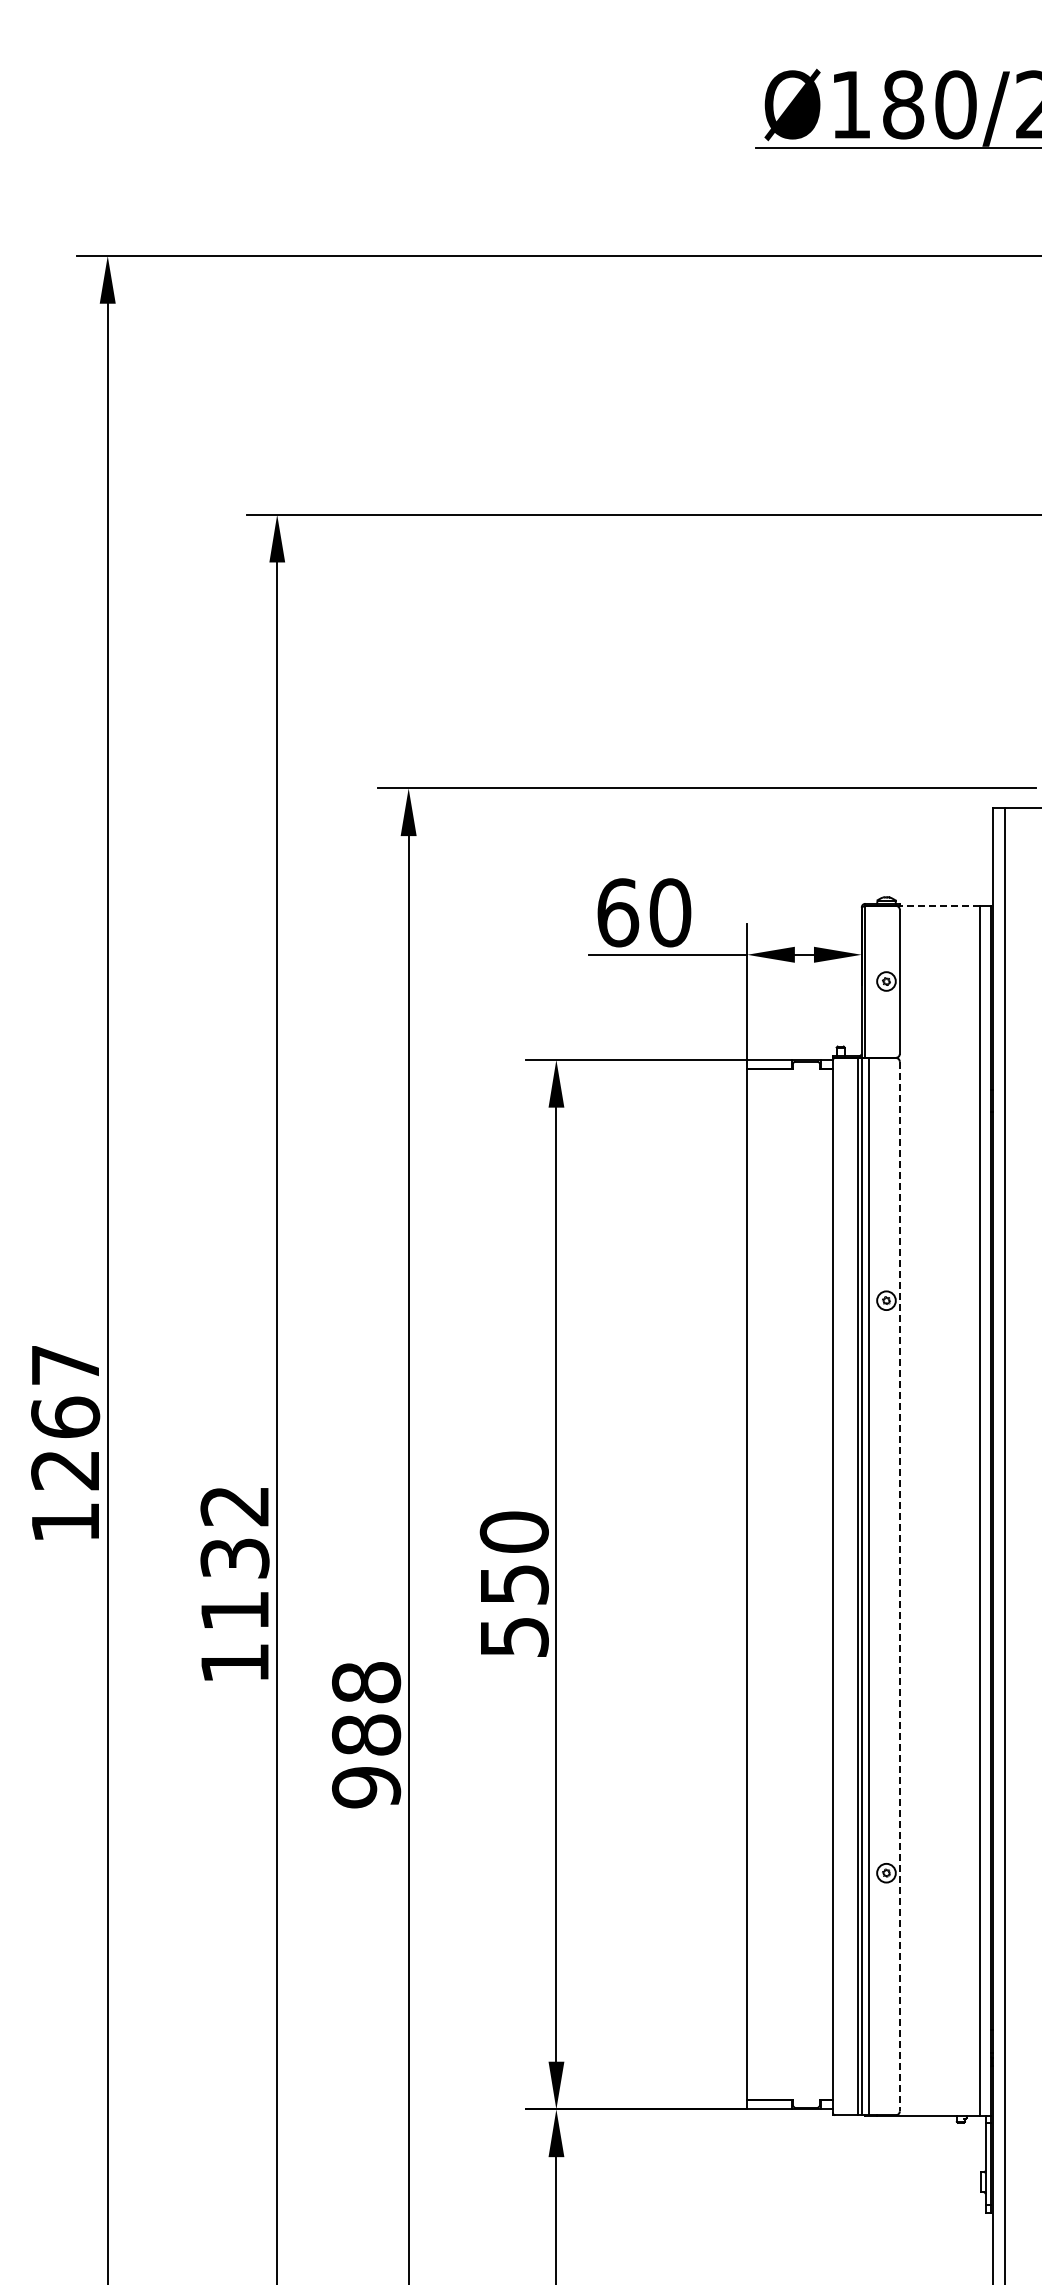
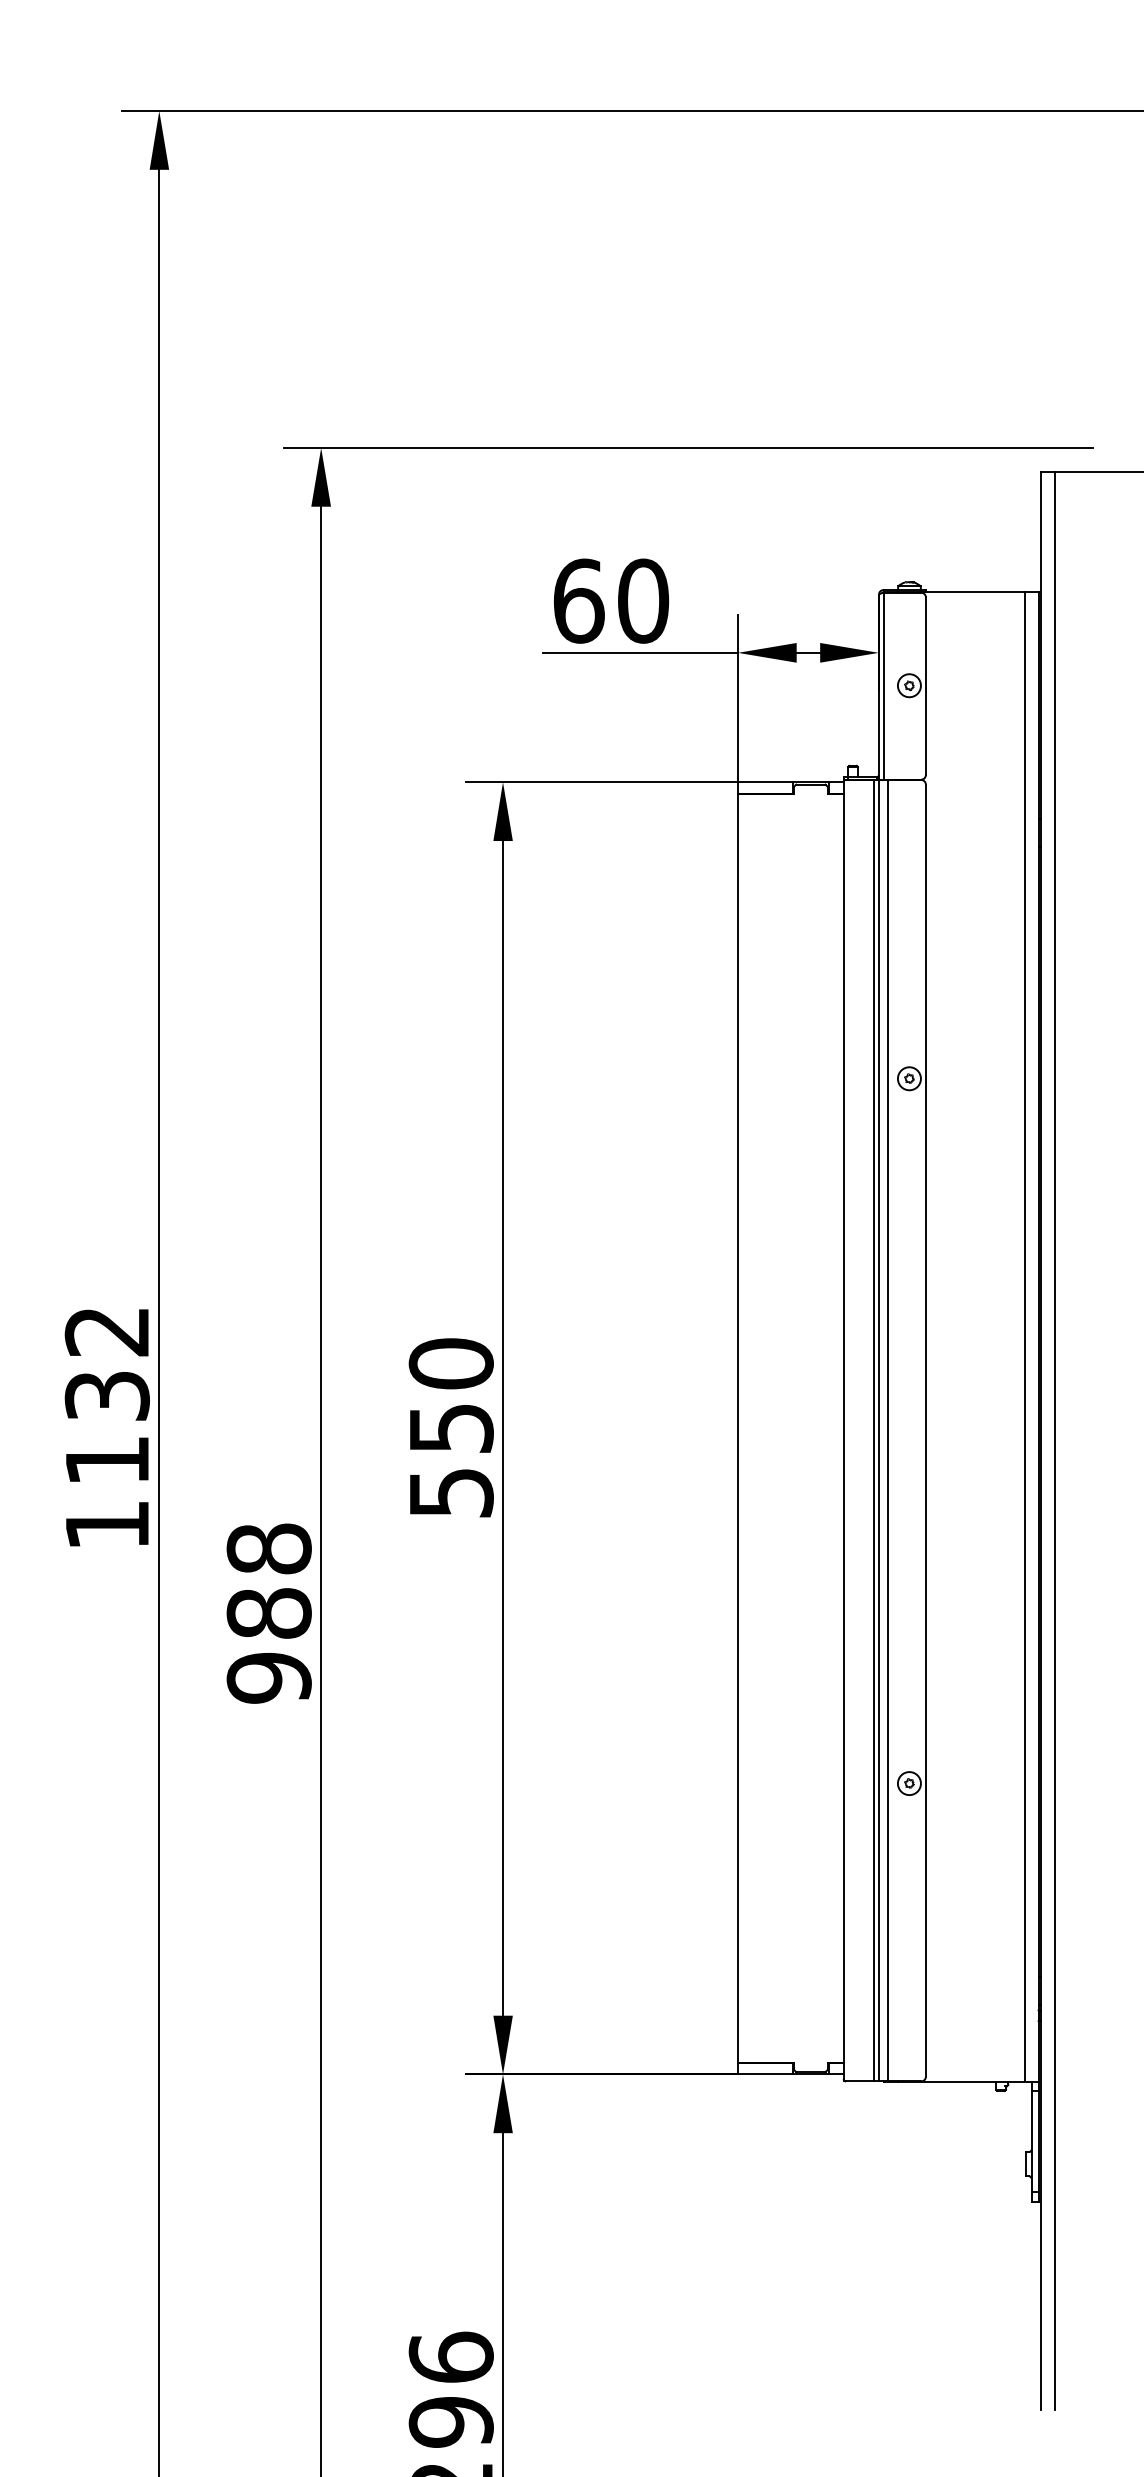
line: (939, 905) -> (974, 592), dashed -> solid
line: (899, 1586) -> (925, 1430), dashed -> solid

